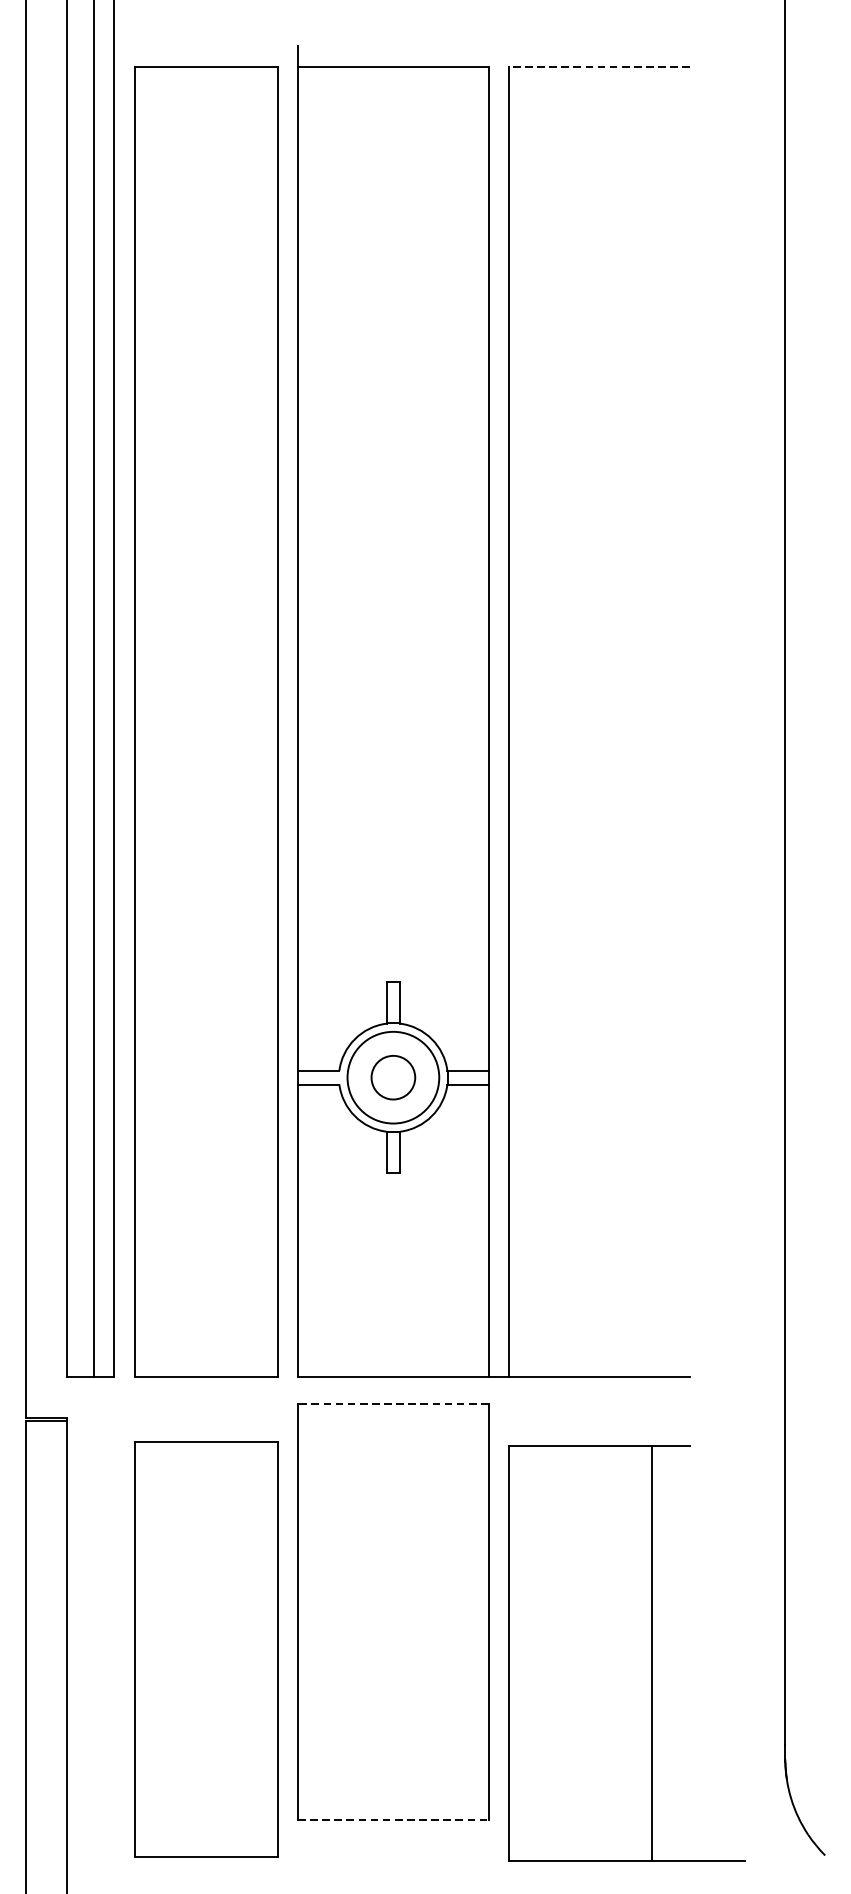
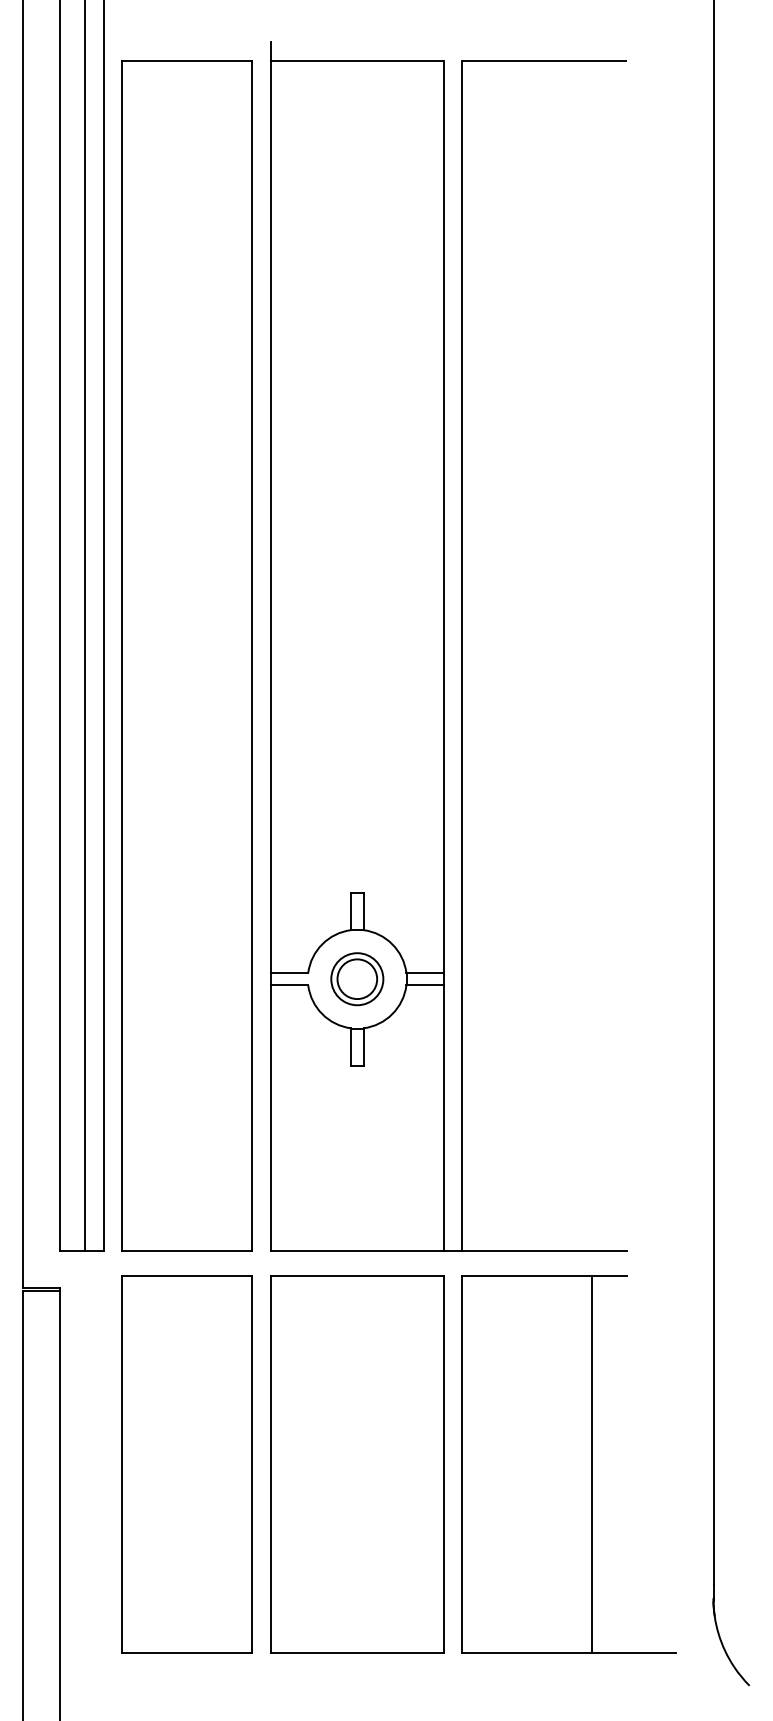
line: (599, 66) -> (544, 60), dashed -> solid
circle: (393, 1077) -> (357, 979), size x0.62
line: (393, 1404) -> (357, 1276), dashed -> solid
part: (205, 1649) -> (186, 1464), moved
part: (625, 1653) -> (568, 1464), moved
line: (393, 1819) -> (357, 1653), dashed -> solid

